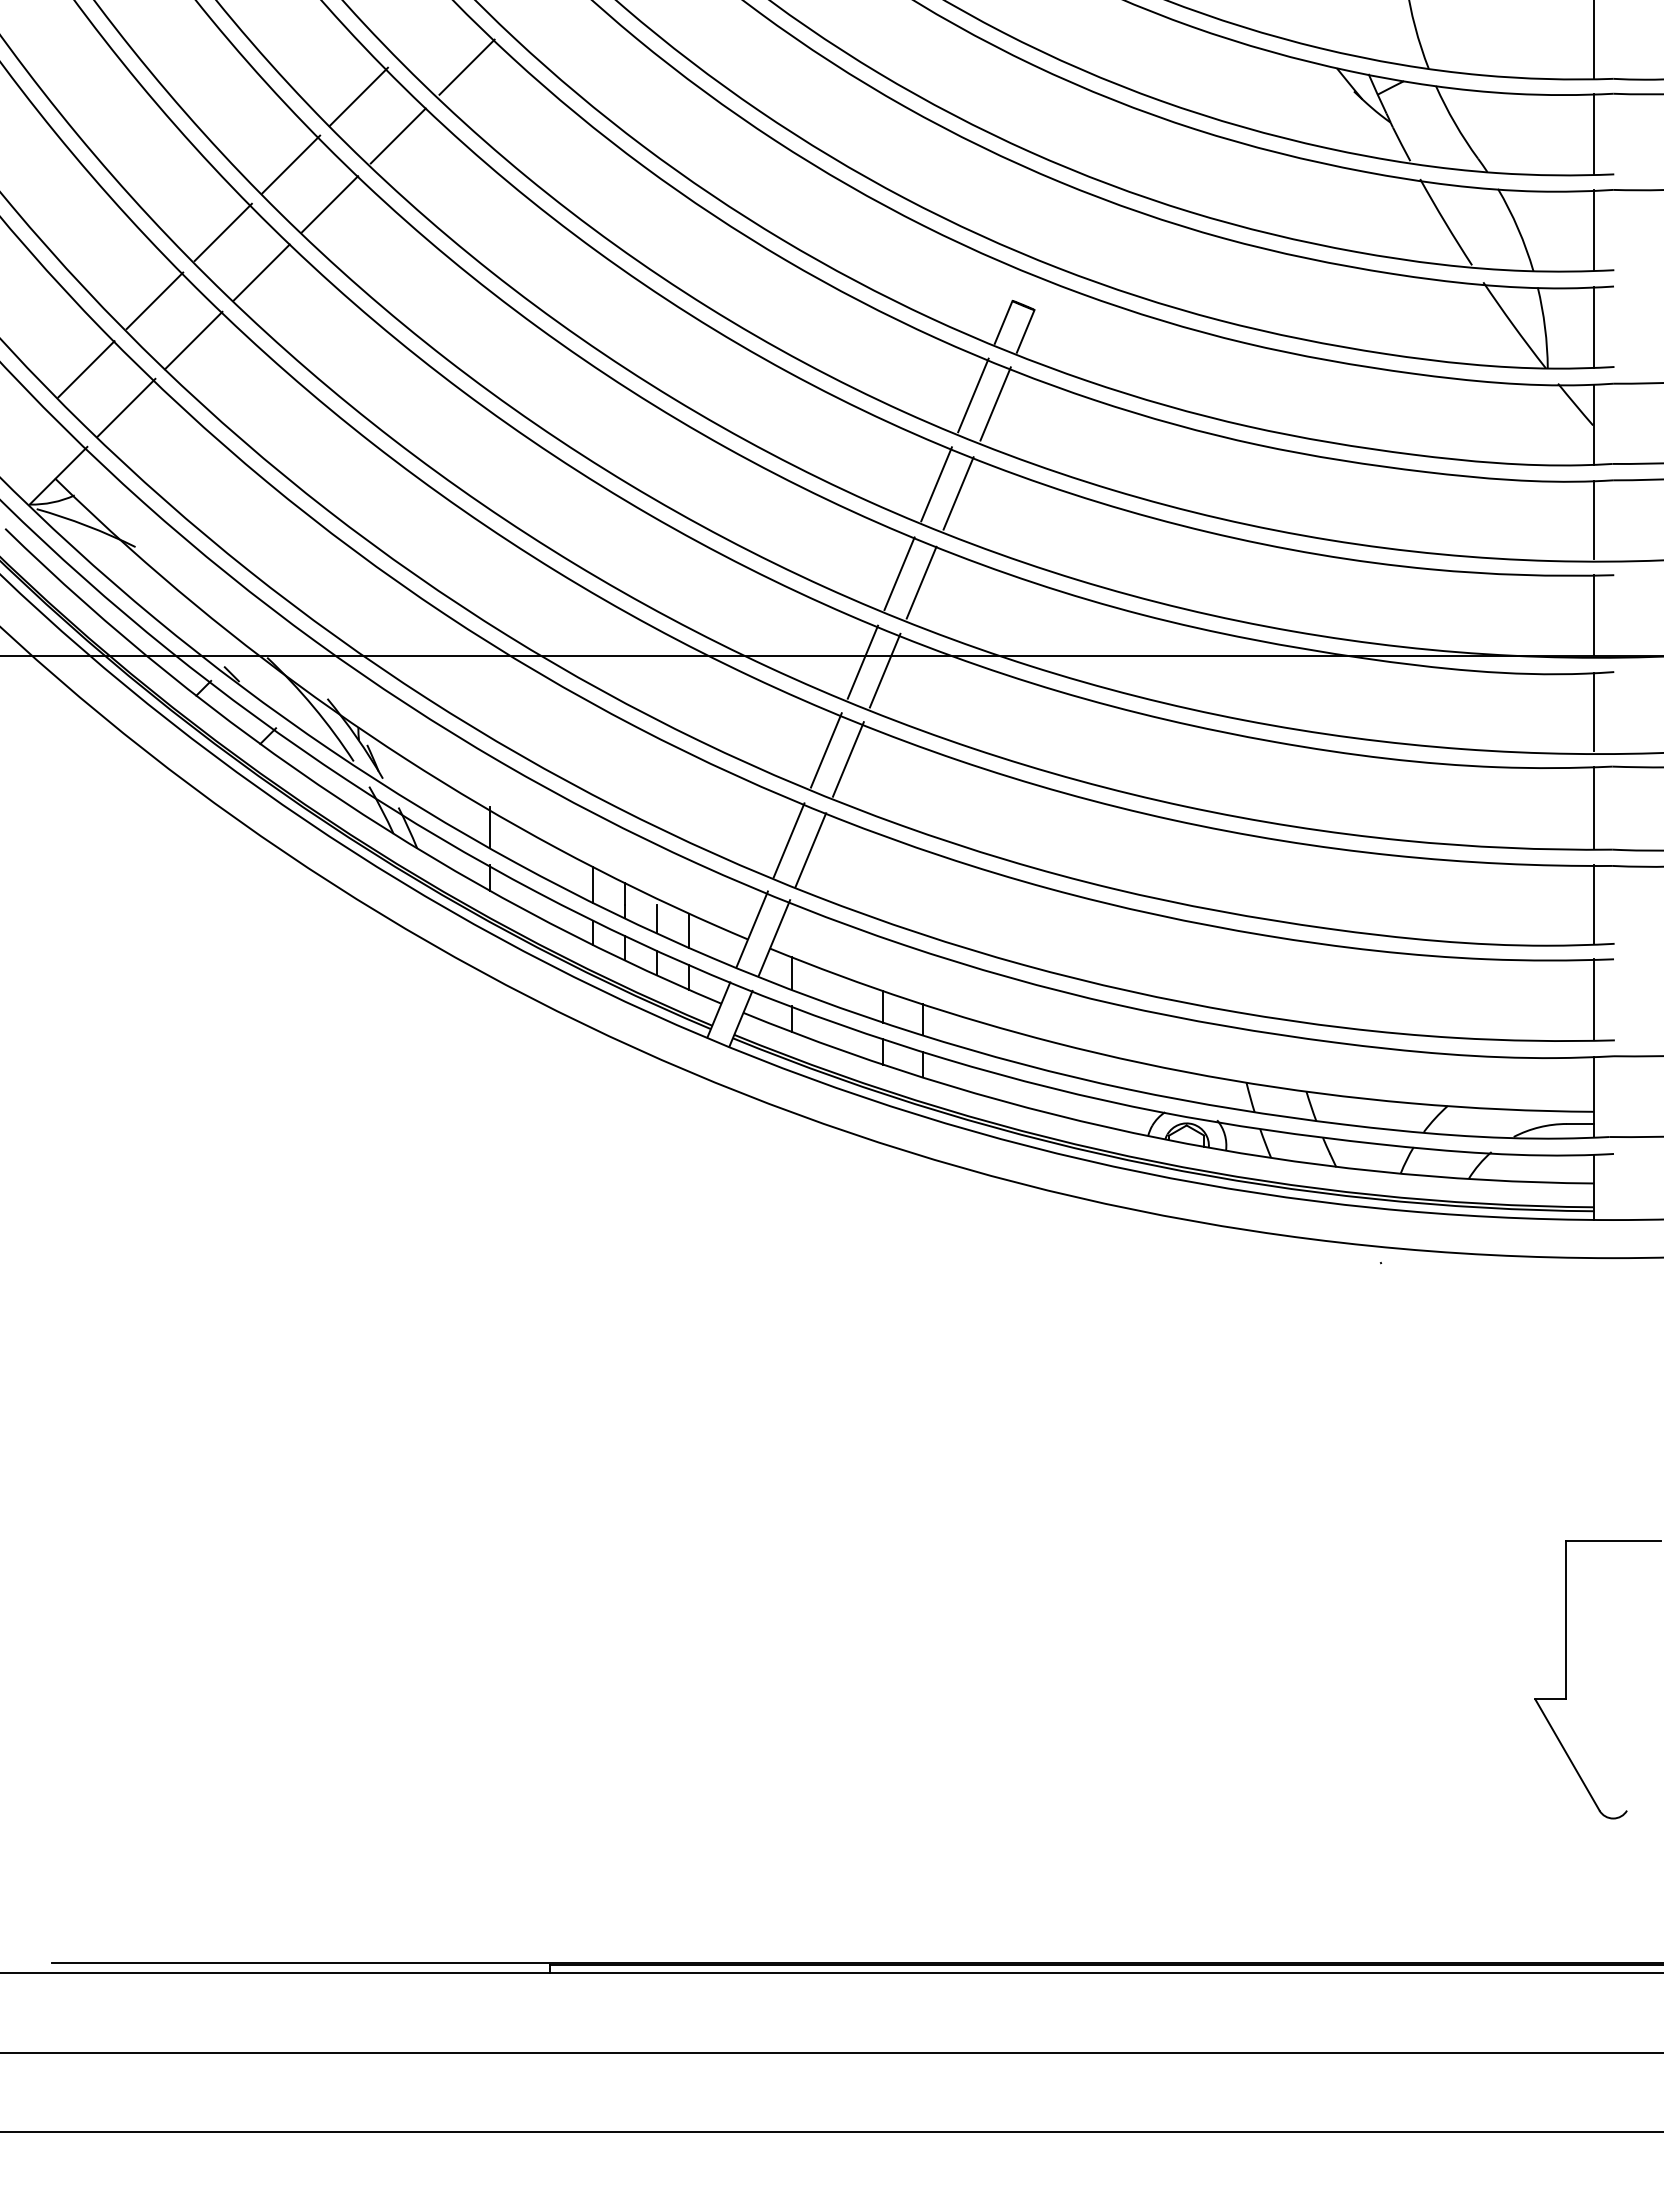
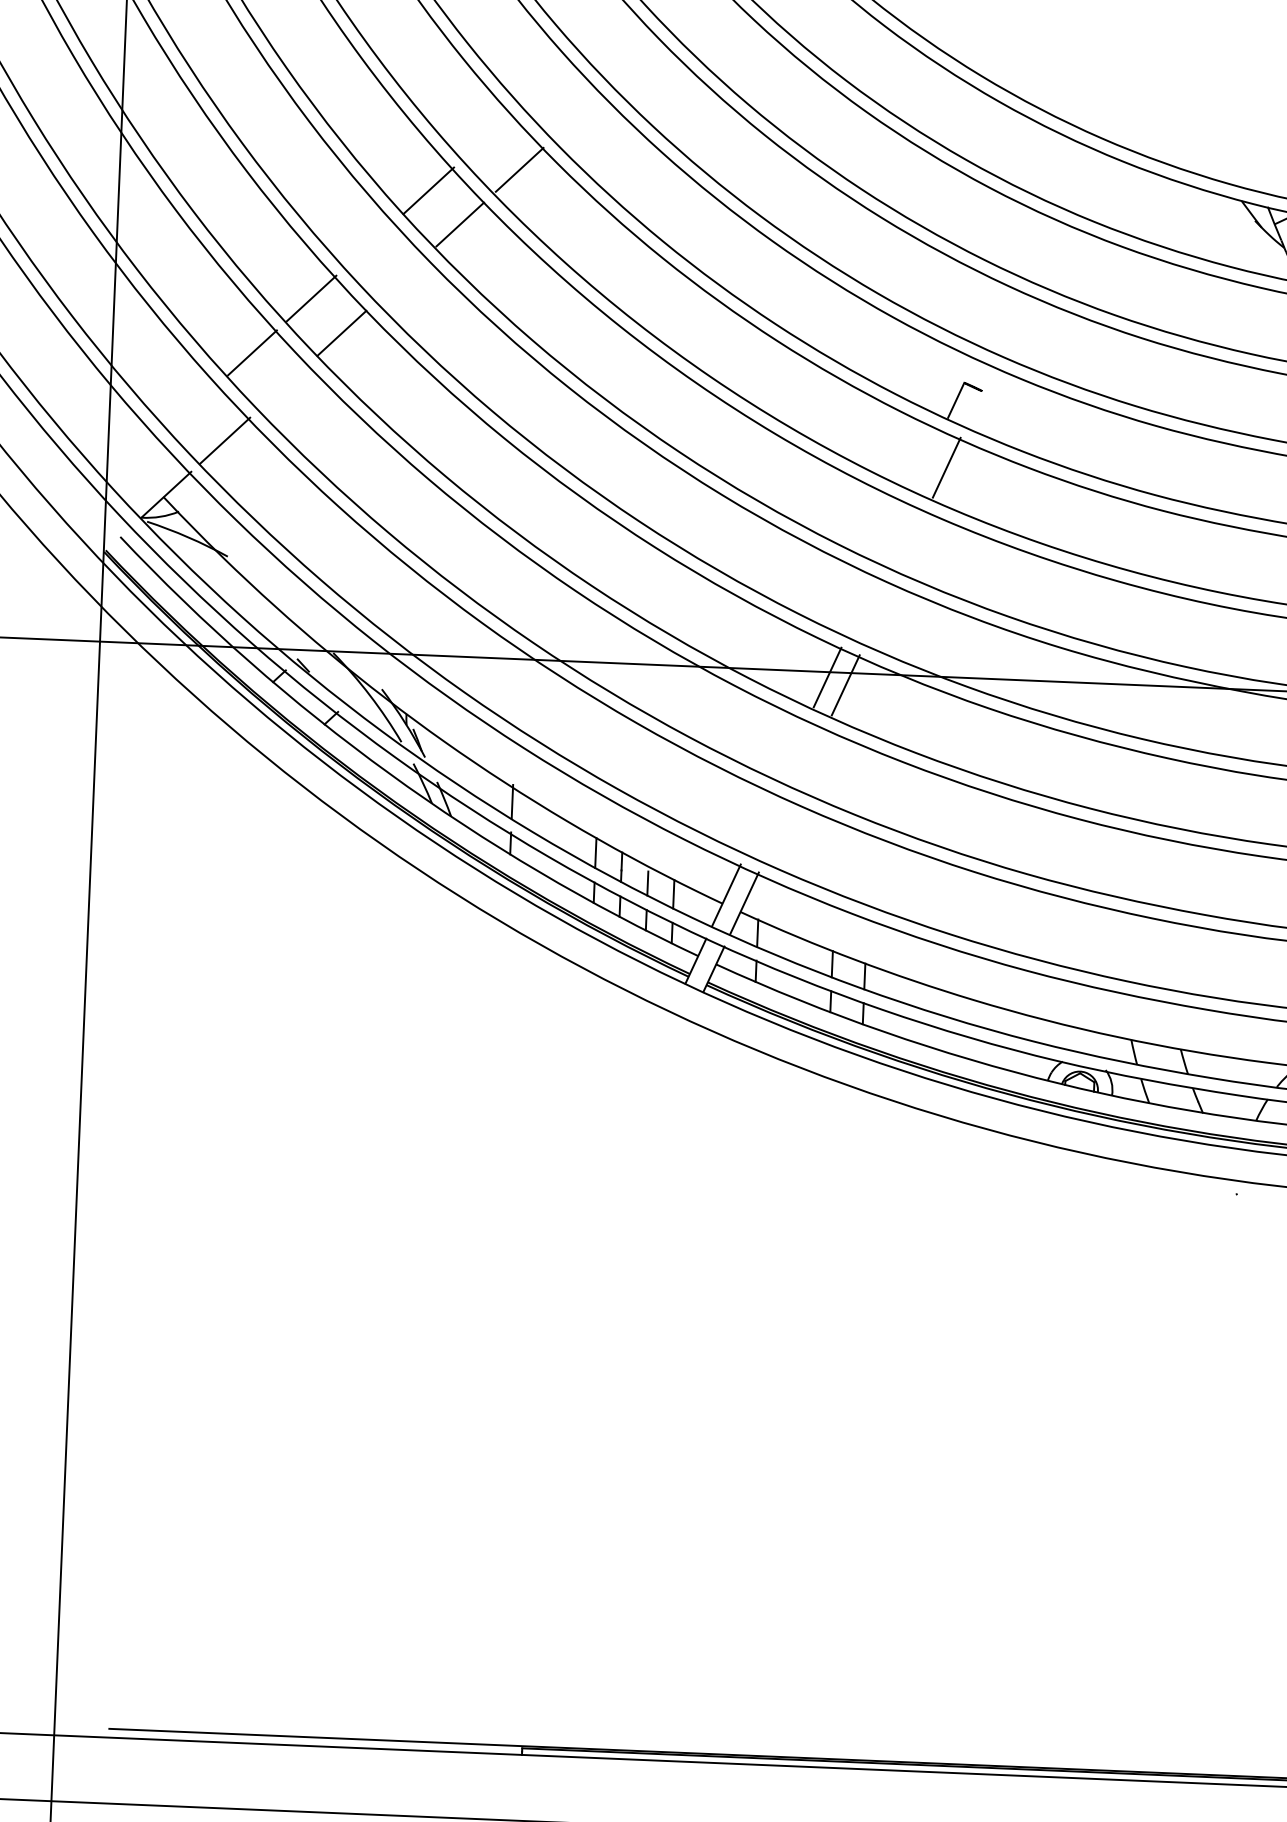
line: (291, 164) -> (370, 244), removed
line: (329, 204) -> (400, 279), removed
line: (1025, 331) -> (974, 408), removed
line: (193, 340) -> (283, 387), removed
line: (86, 369) -> (193, 407), removed
line: (973, 395) -> (928, 459), removed
line: (936, 484) -> (894, 532), removed
line: (958, 493) -> (912, 540), removed
line: (899, 573) -> (861, 605), removed
line: (921, 582) -> (878, 613), removed
line: (825, 750) -> (793, 749), removed
line: (847, 759) -> (811, 757), removed
line: (788, 840) -> (759, 822), removed
line: (810, 850) -> (777, 831), removed

